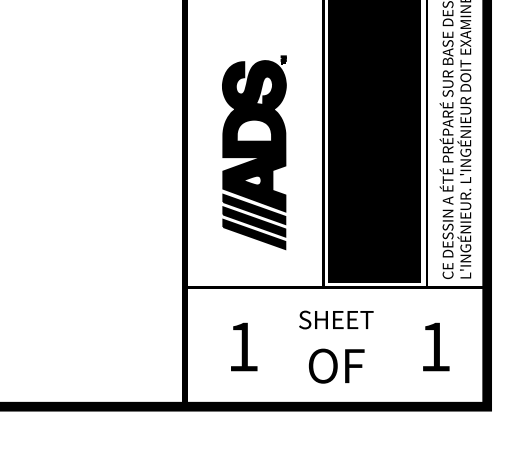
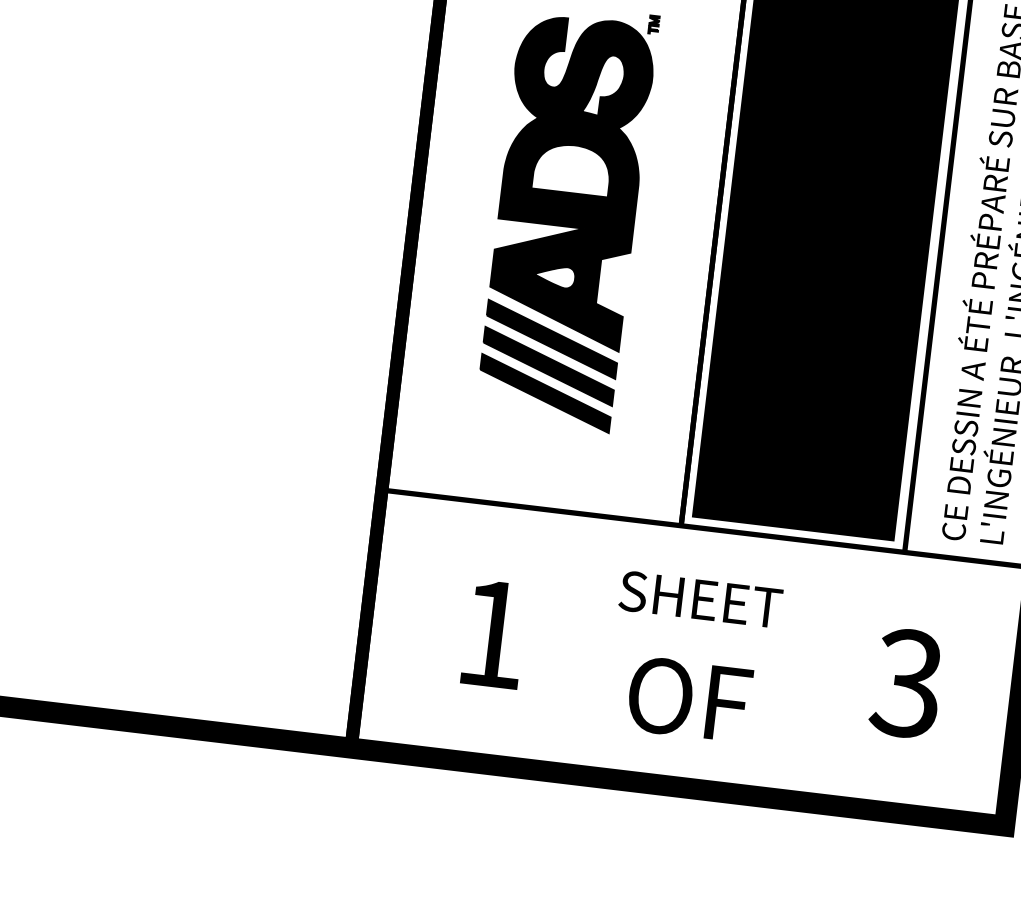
text: (434, 346) -> (906, 682), 1 -> 3

